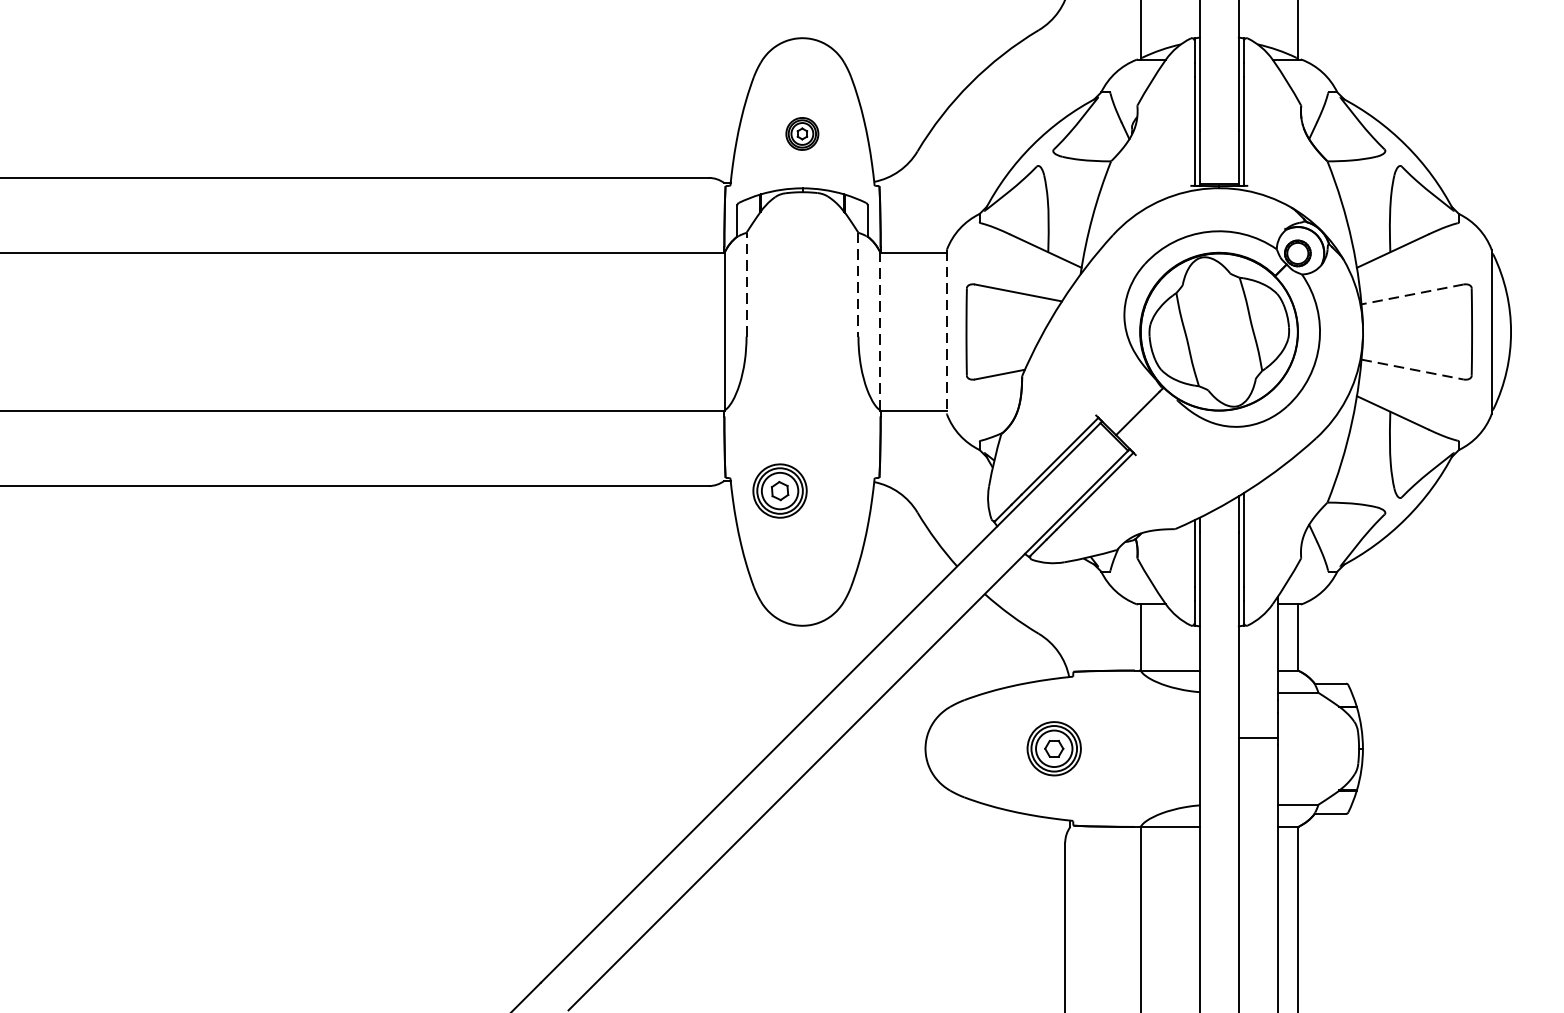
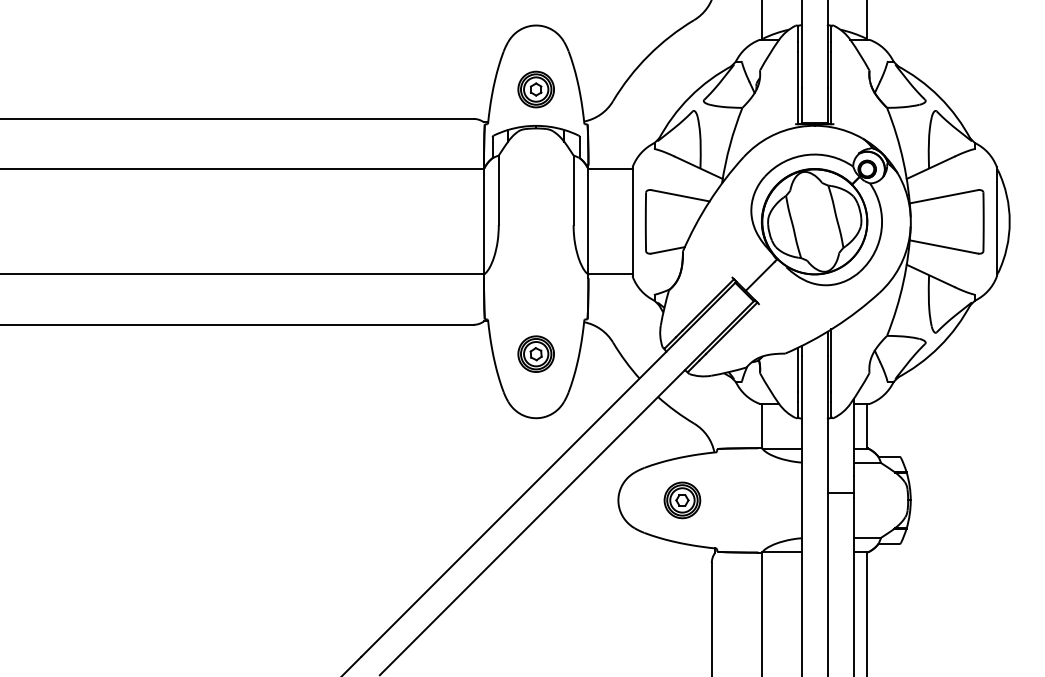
part: (801, 133) -> (535, 89), size x1.67
line: (746, 285) -> (498, 190), dashed -> solid
line: (858, 285) -> (573, 190), dashed -> solid
line: (1411, 294) -> (943, 196), dashed -> solid
line: (880, 331) -> (588, 221), dashed -> solid
line: (946, 332) -> (632, 222), dashed -> solid
line: (1411, 368) -> (943, 246), dashed -> solid
part: (779, 490) -> (535, 353), moved
part: (1054, 748) -> (682, 500), moved

